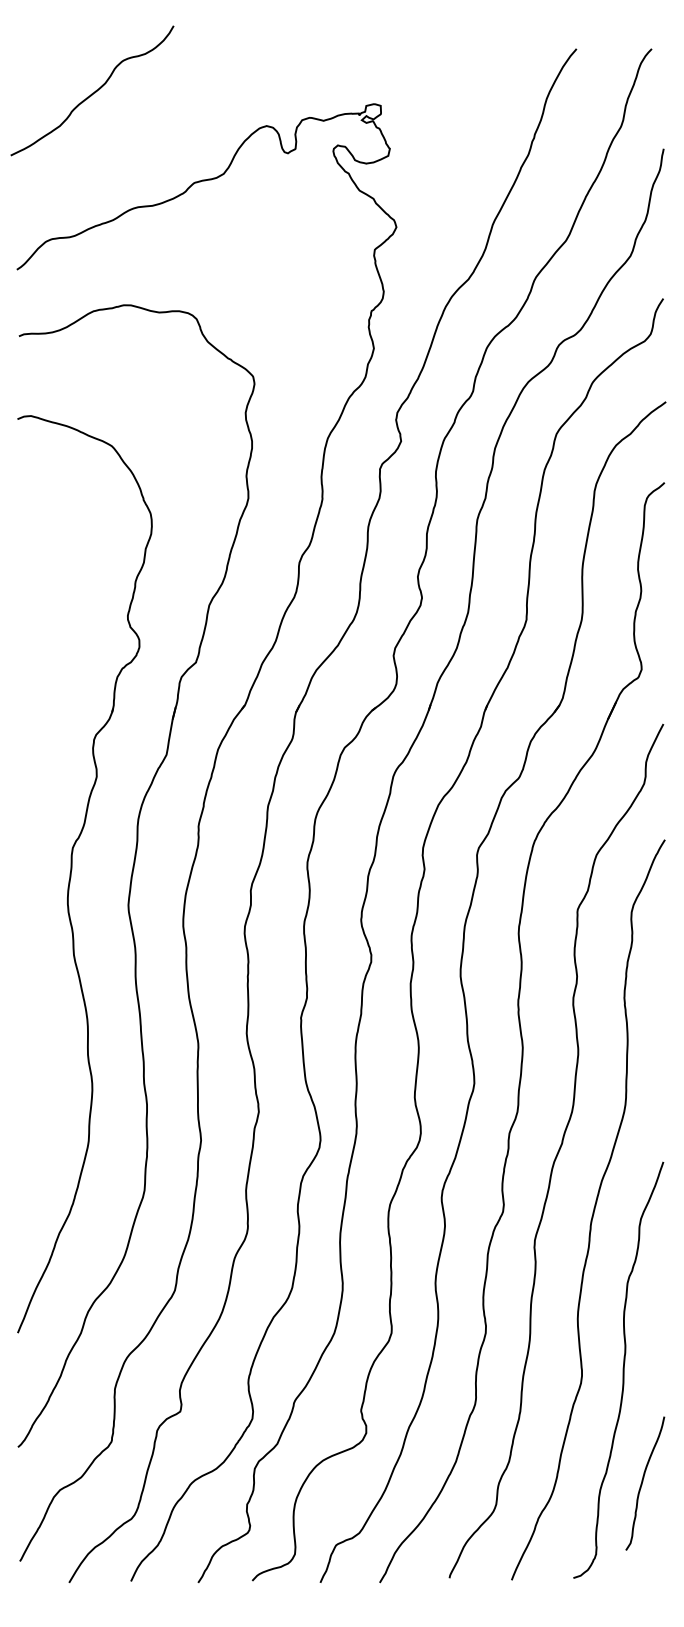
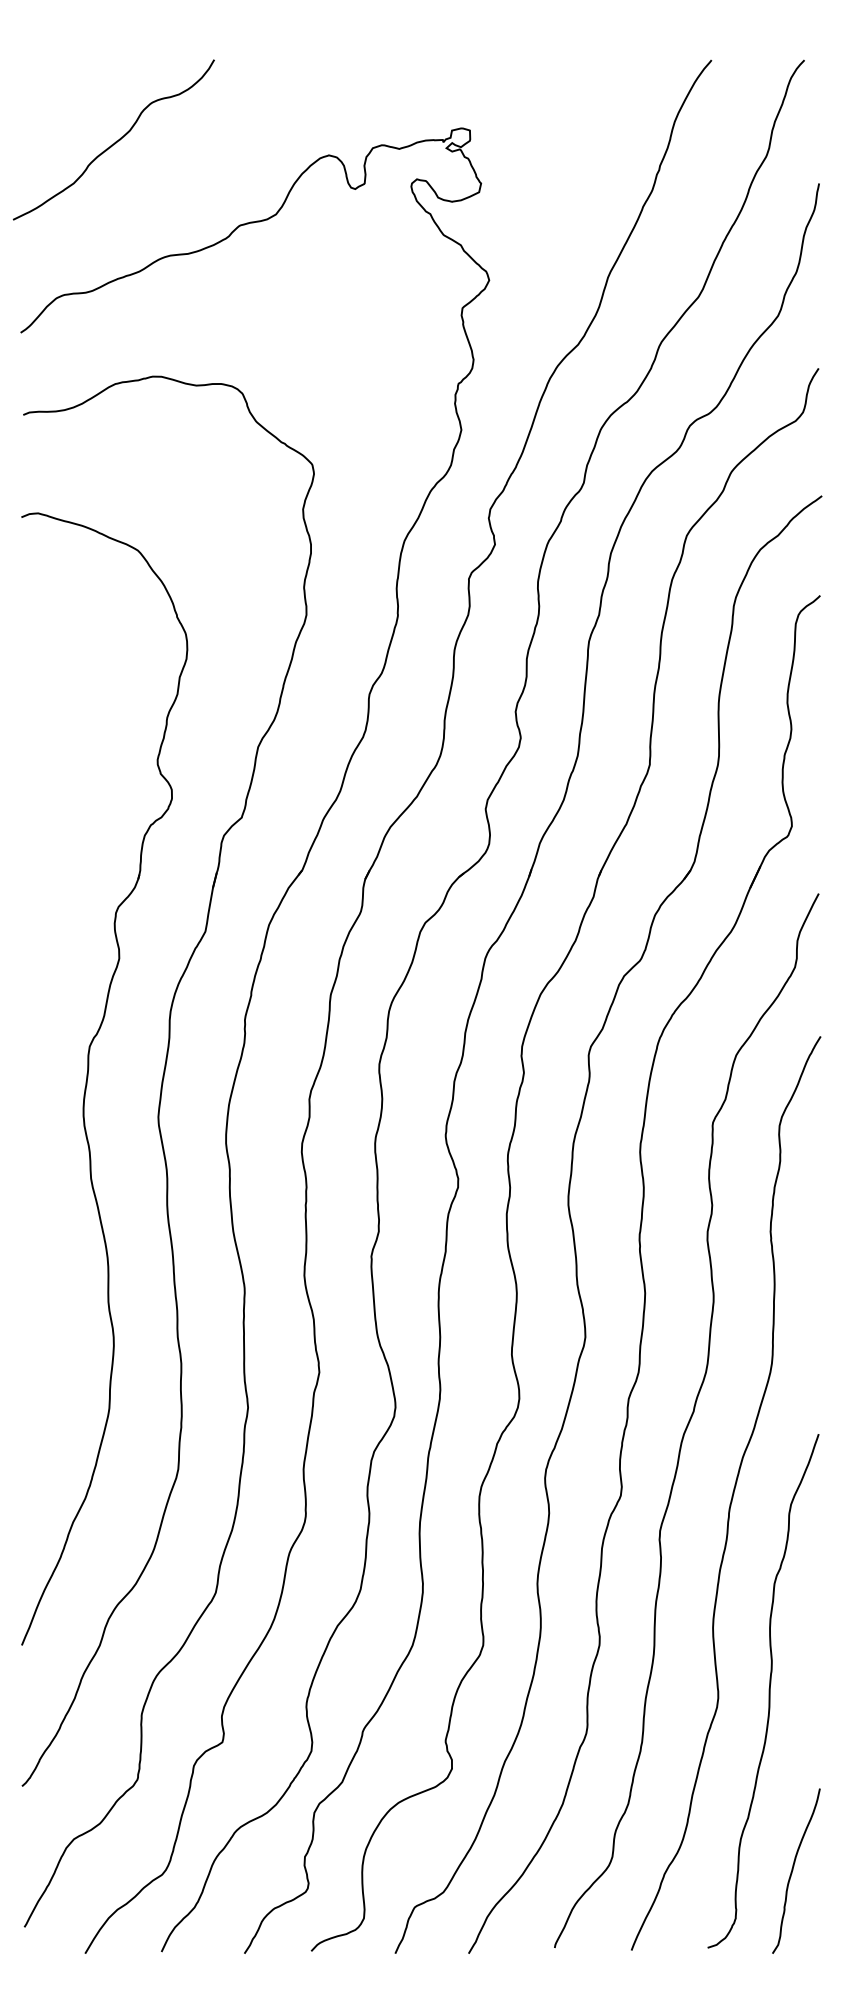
curve: (93, 92) -> (115, 141), moved
curve: (642, 1483) -> (793, 1870), moved

